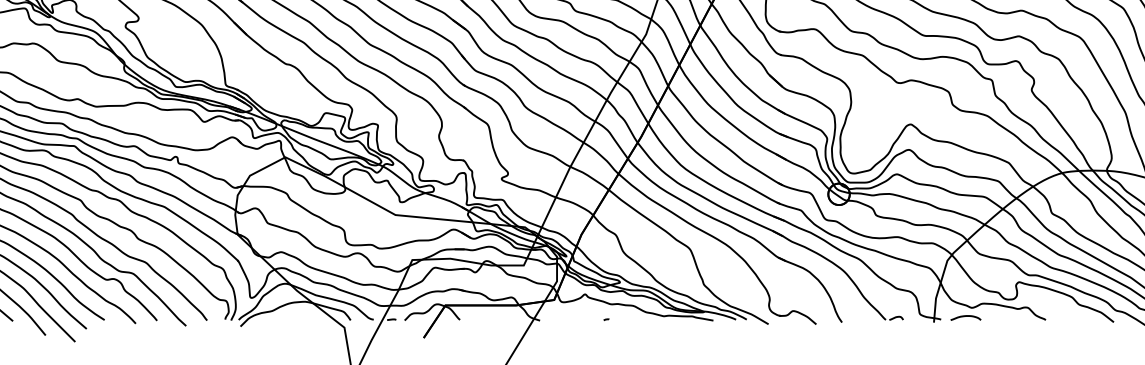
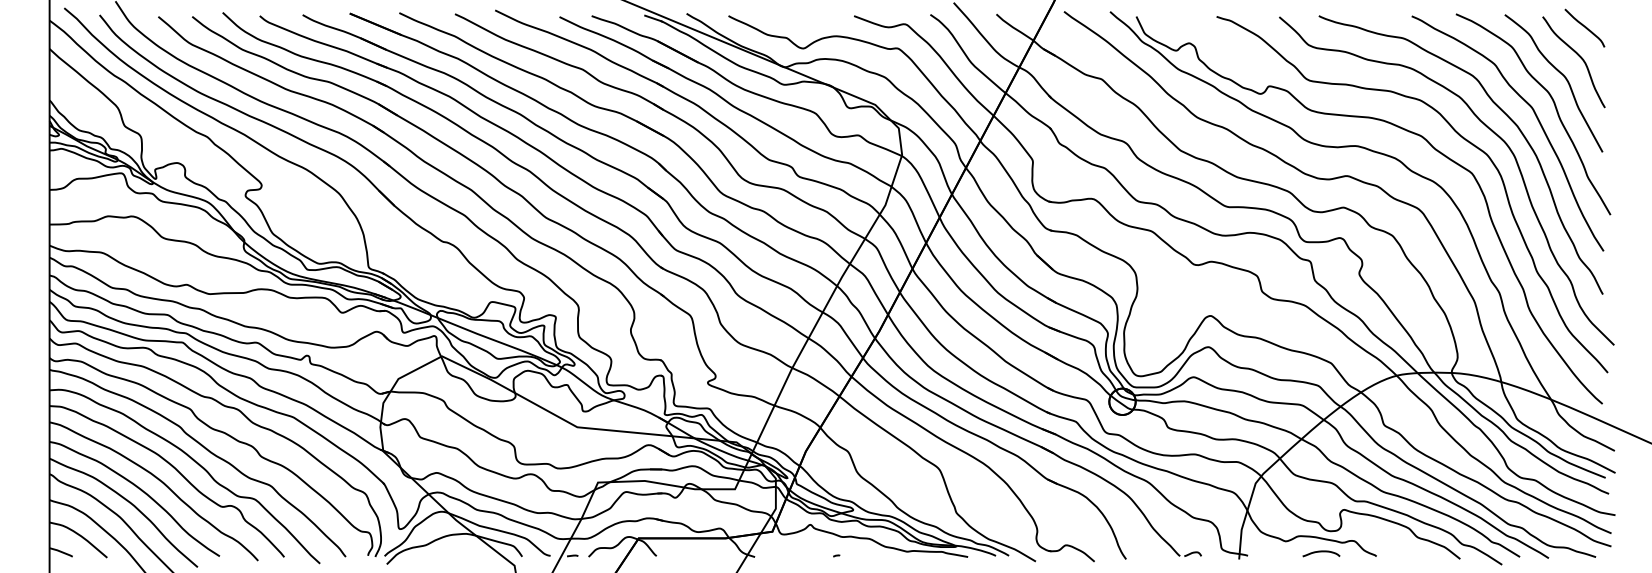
curve: (965, 316) -> (1321, 552), moved

